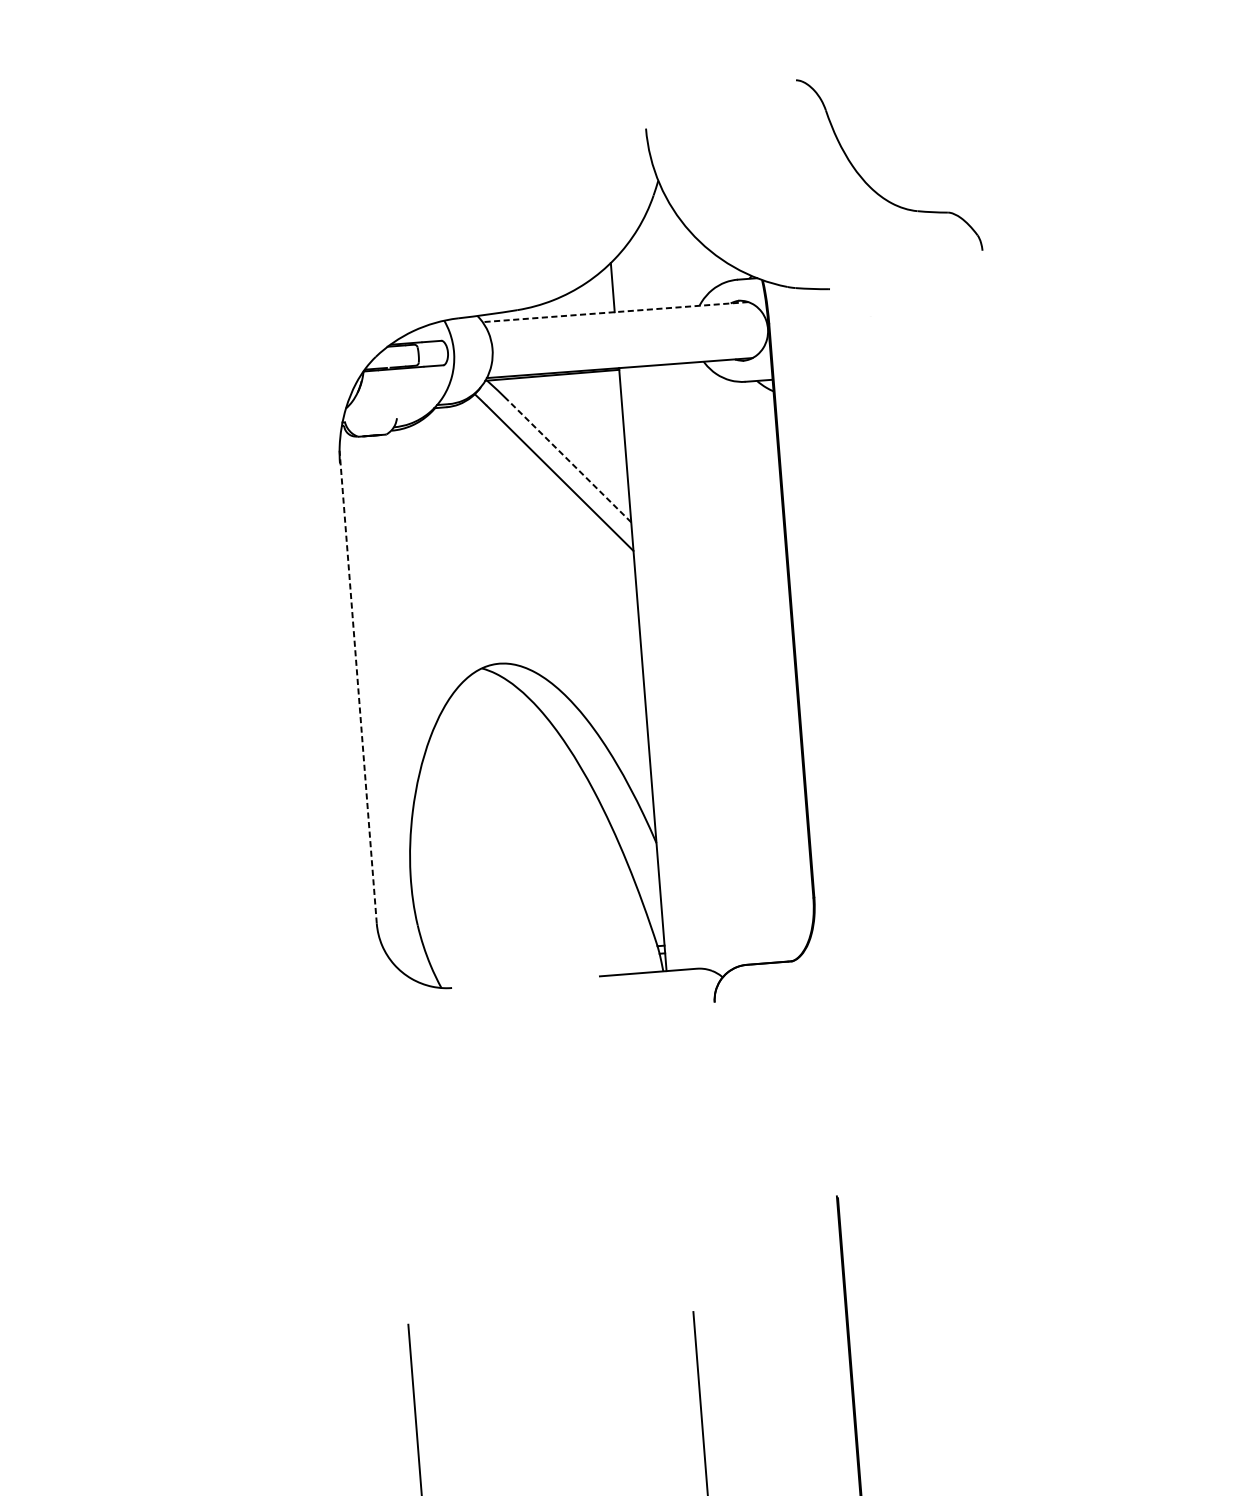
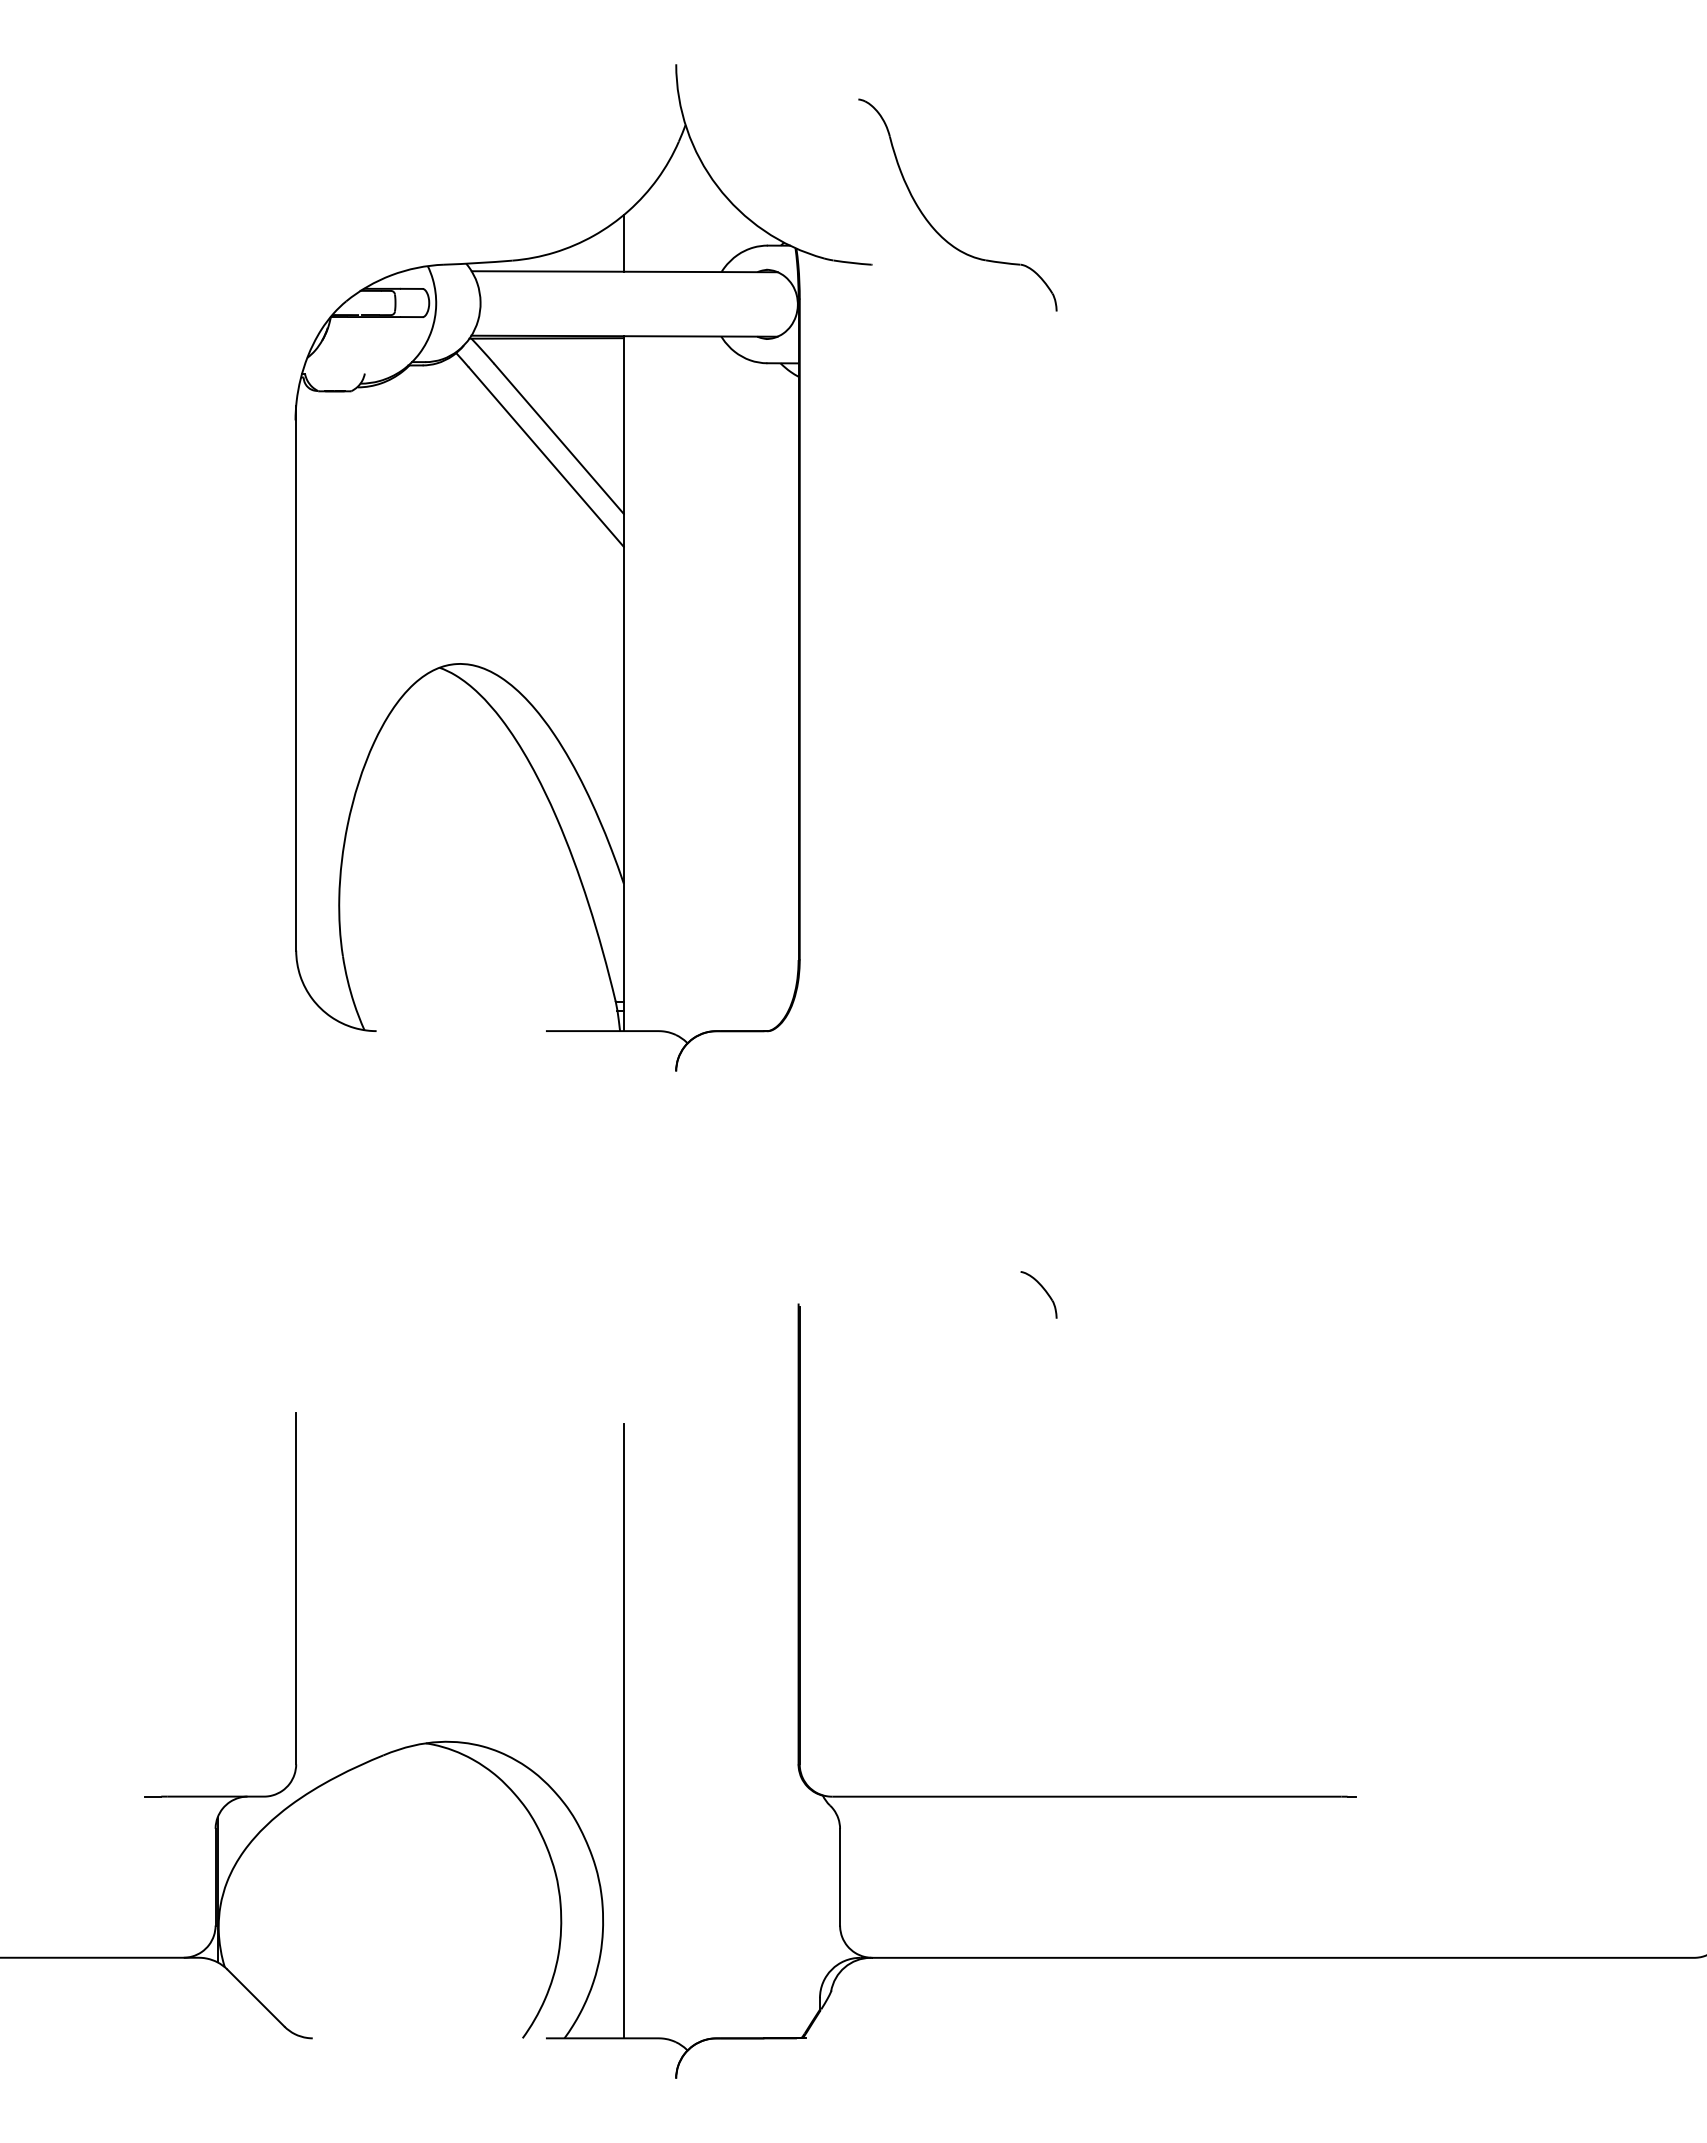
part: (869, 185) -> (933, 226), moved
line: (615, 311) -> (624, 271), dashed -> solid
line: (569, 461) -> (558, 438), dashed -> solid
line: (358, 686) -> (296, 677), dashed -> solid
part: (1049, 1168) -> (1044, 1291), added

